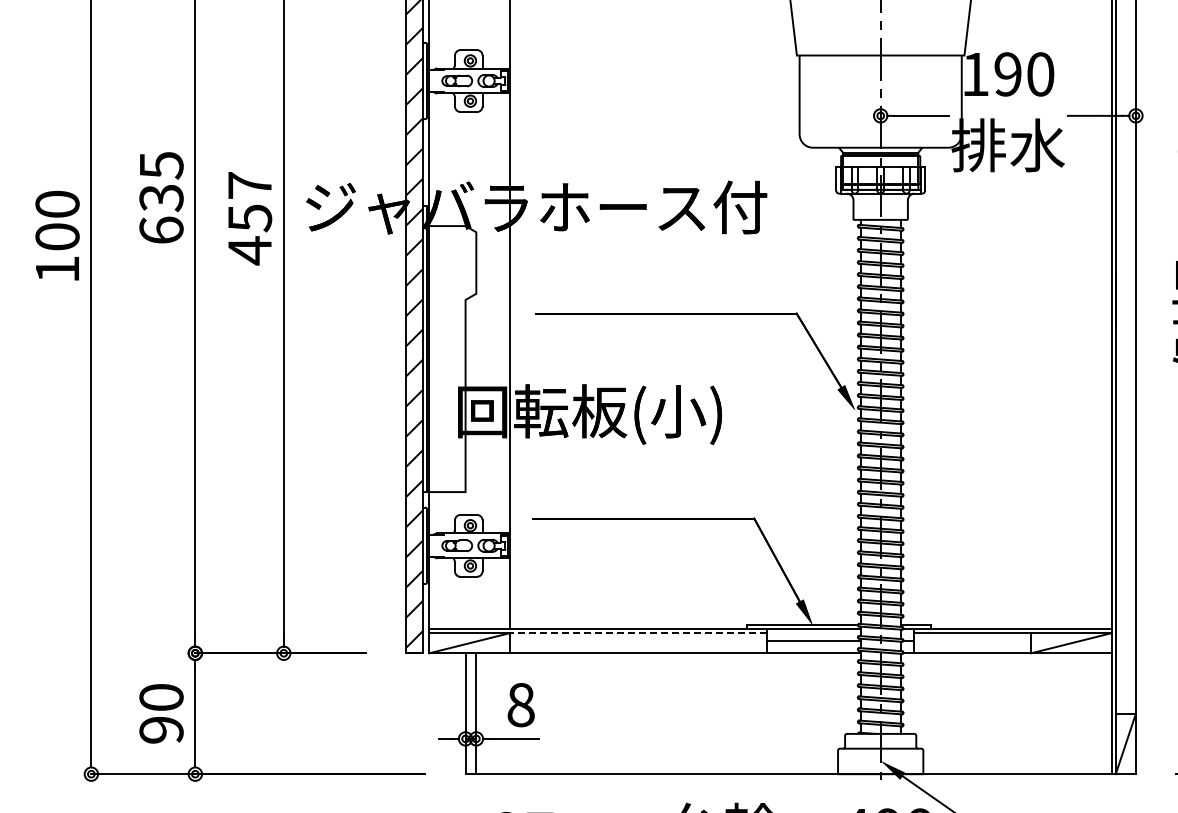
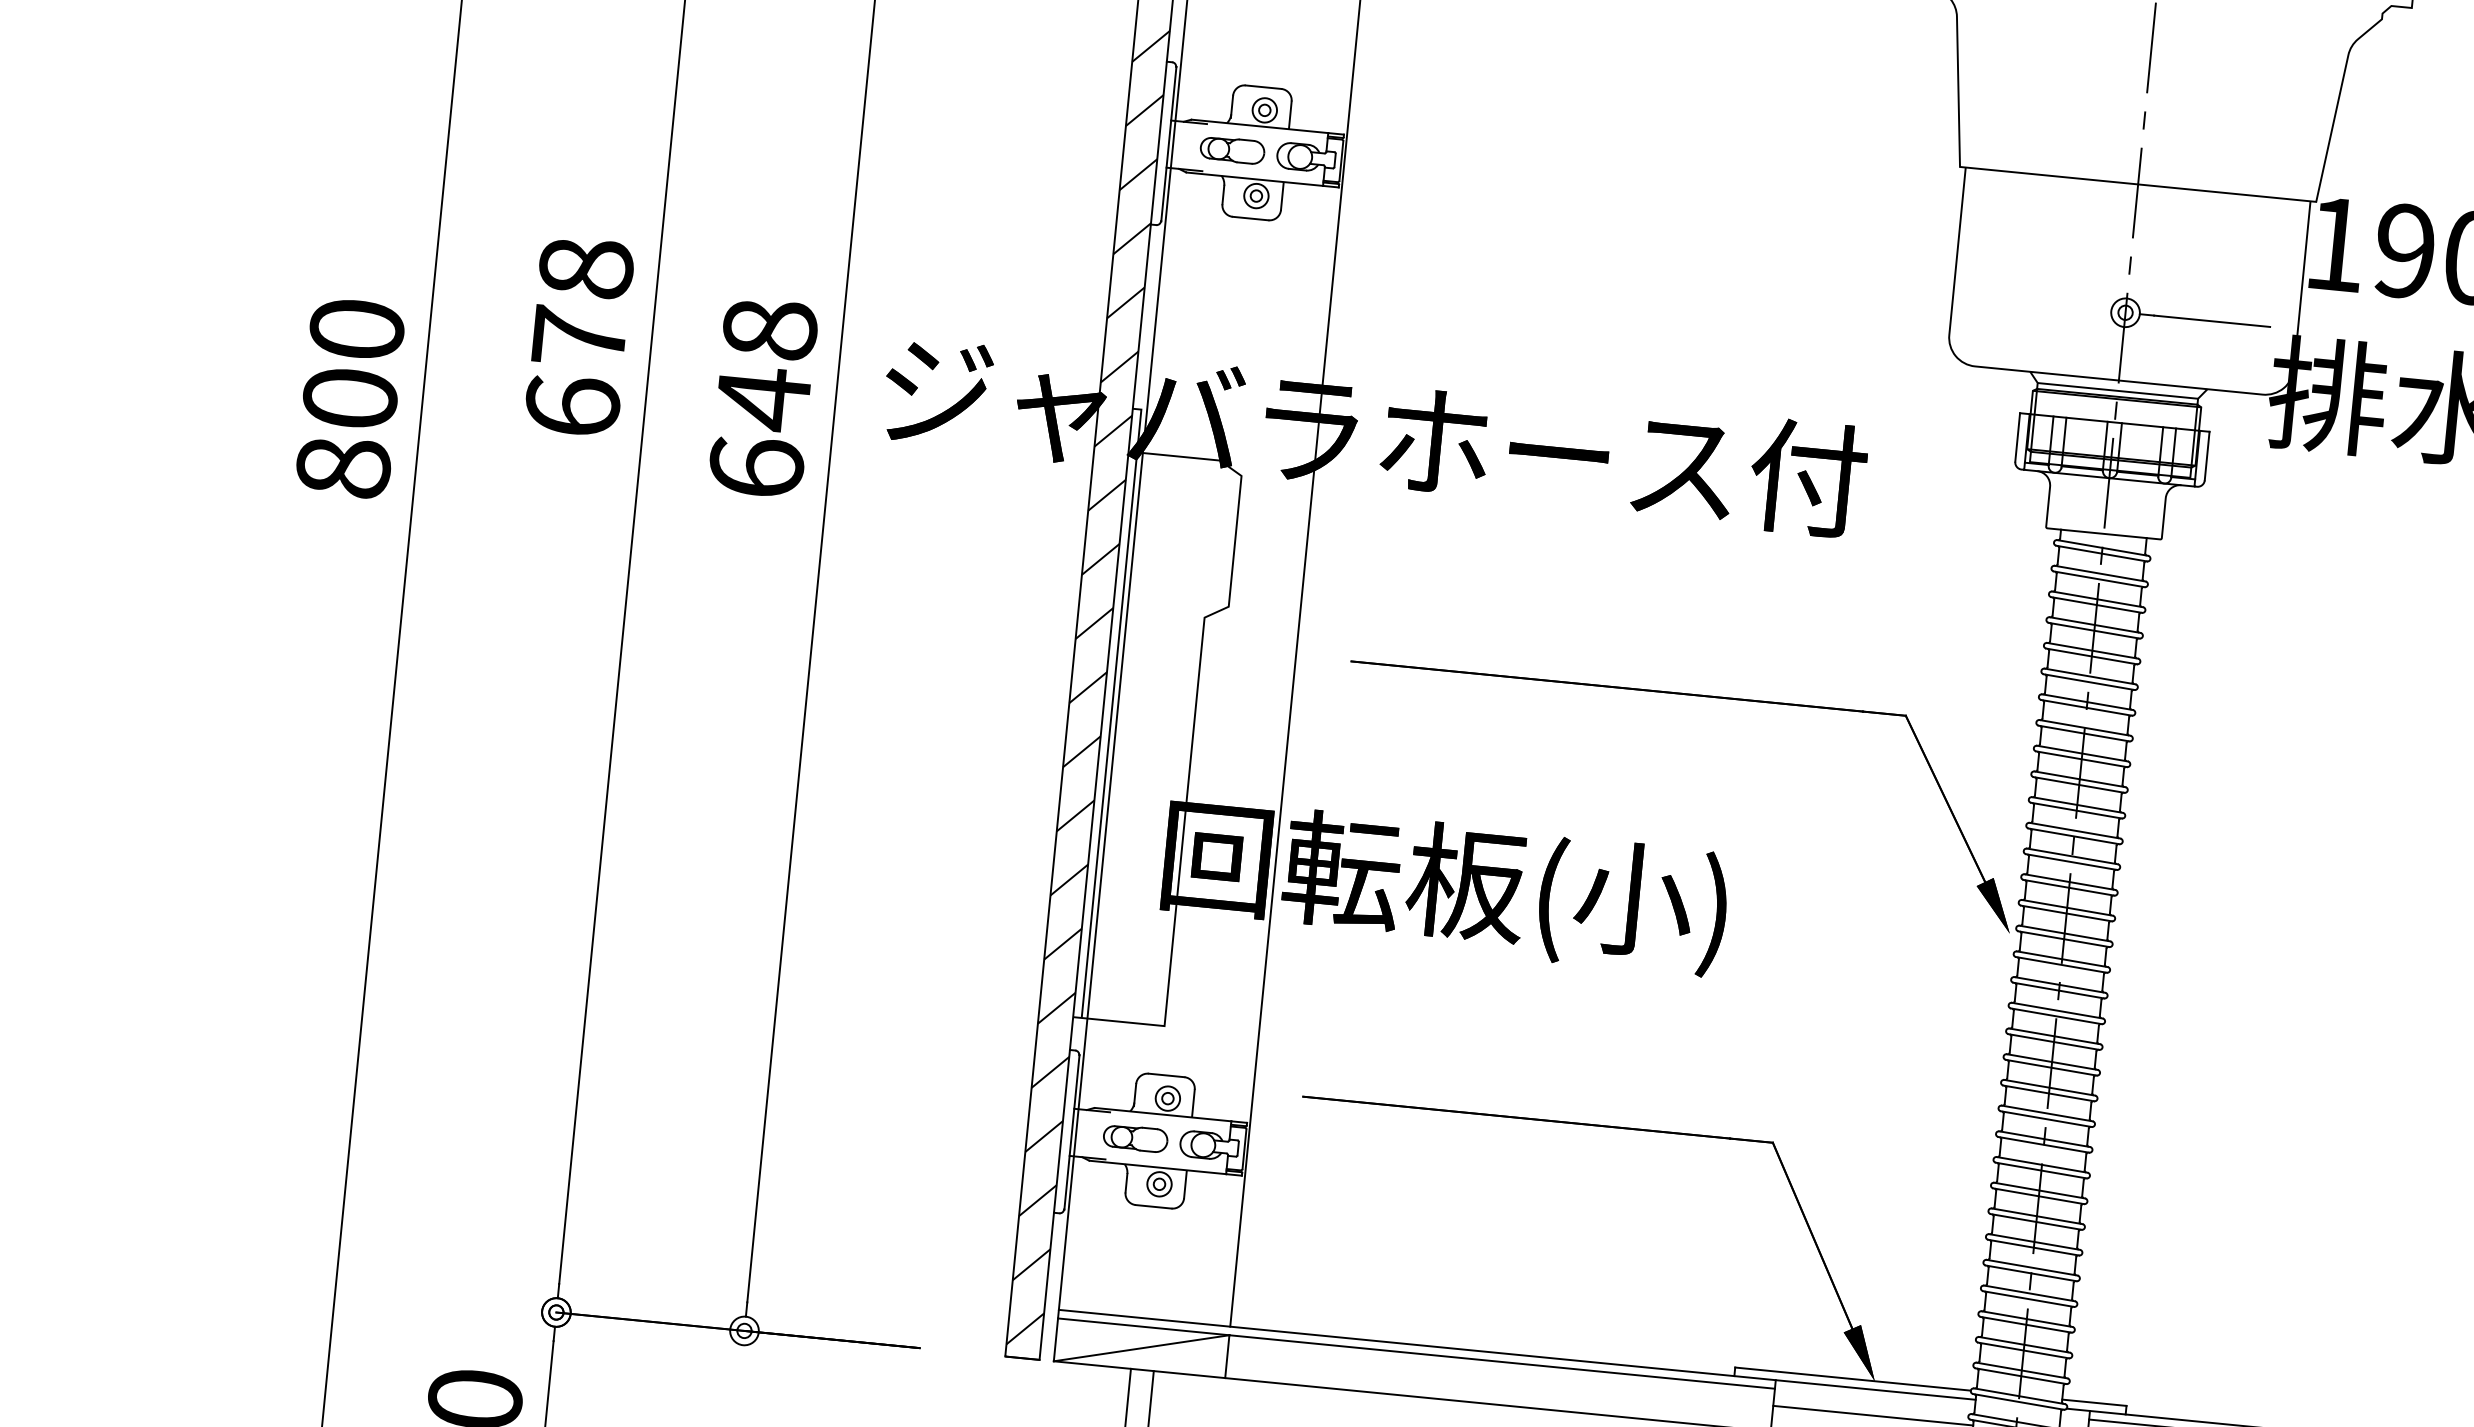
text: (161, 181) -> (582, 302), 635 -> 678
text: (249, 218) -> (762, 399), 457 -> 648
text: (57, 268) -> (343, 465), 100 -> 800
line: (637, 633) -> (1500, 1362), dashed -> solid

